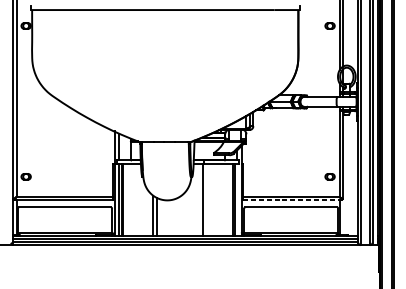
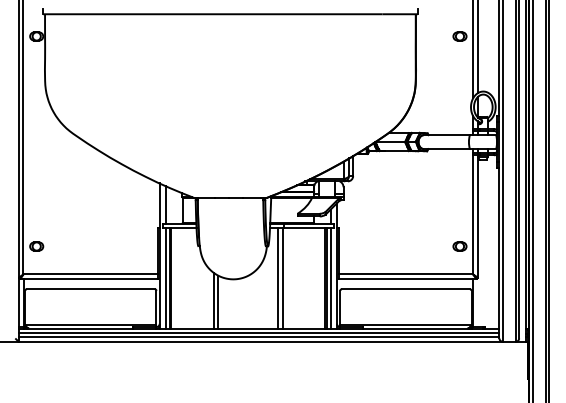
line: (199, 199) -> (278, 278), added
line: (237, 199) -> (330, 278), added
line: (292, 200) -> (407, 279), dashed -> solid

